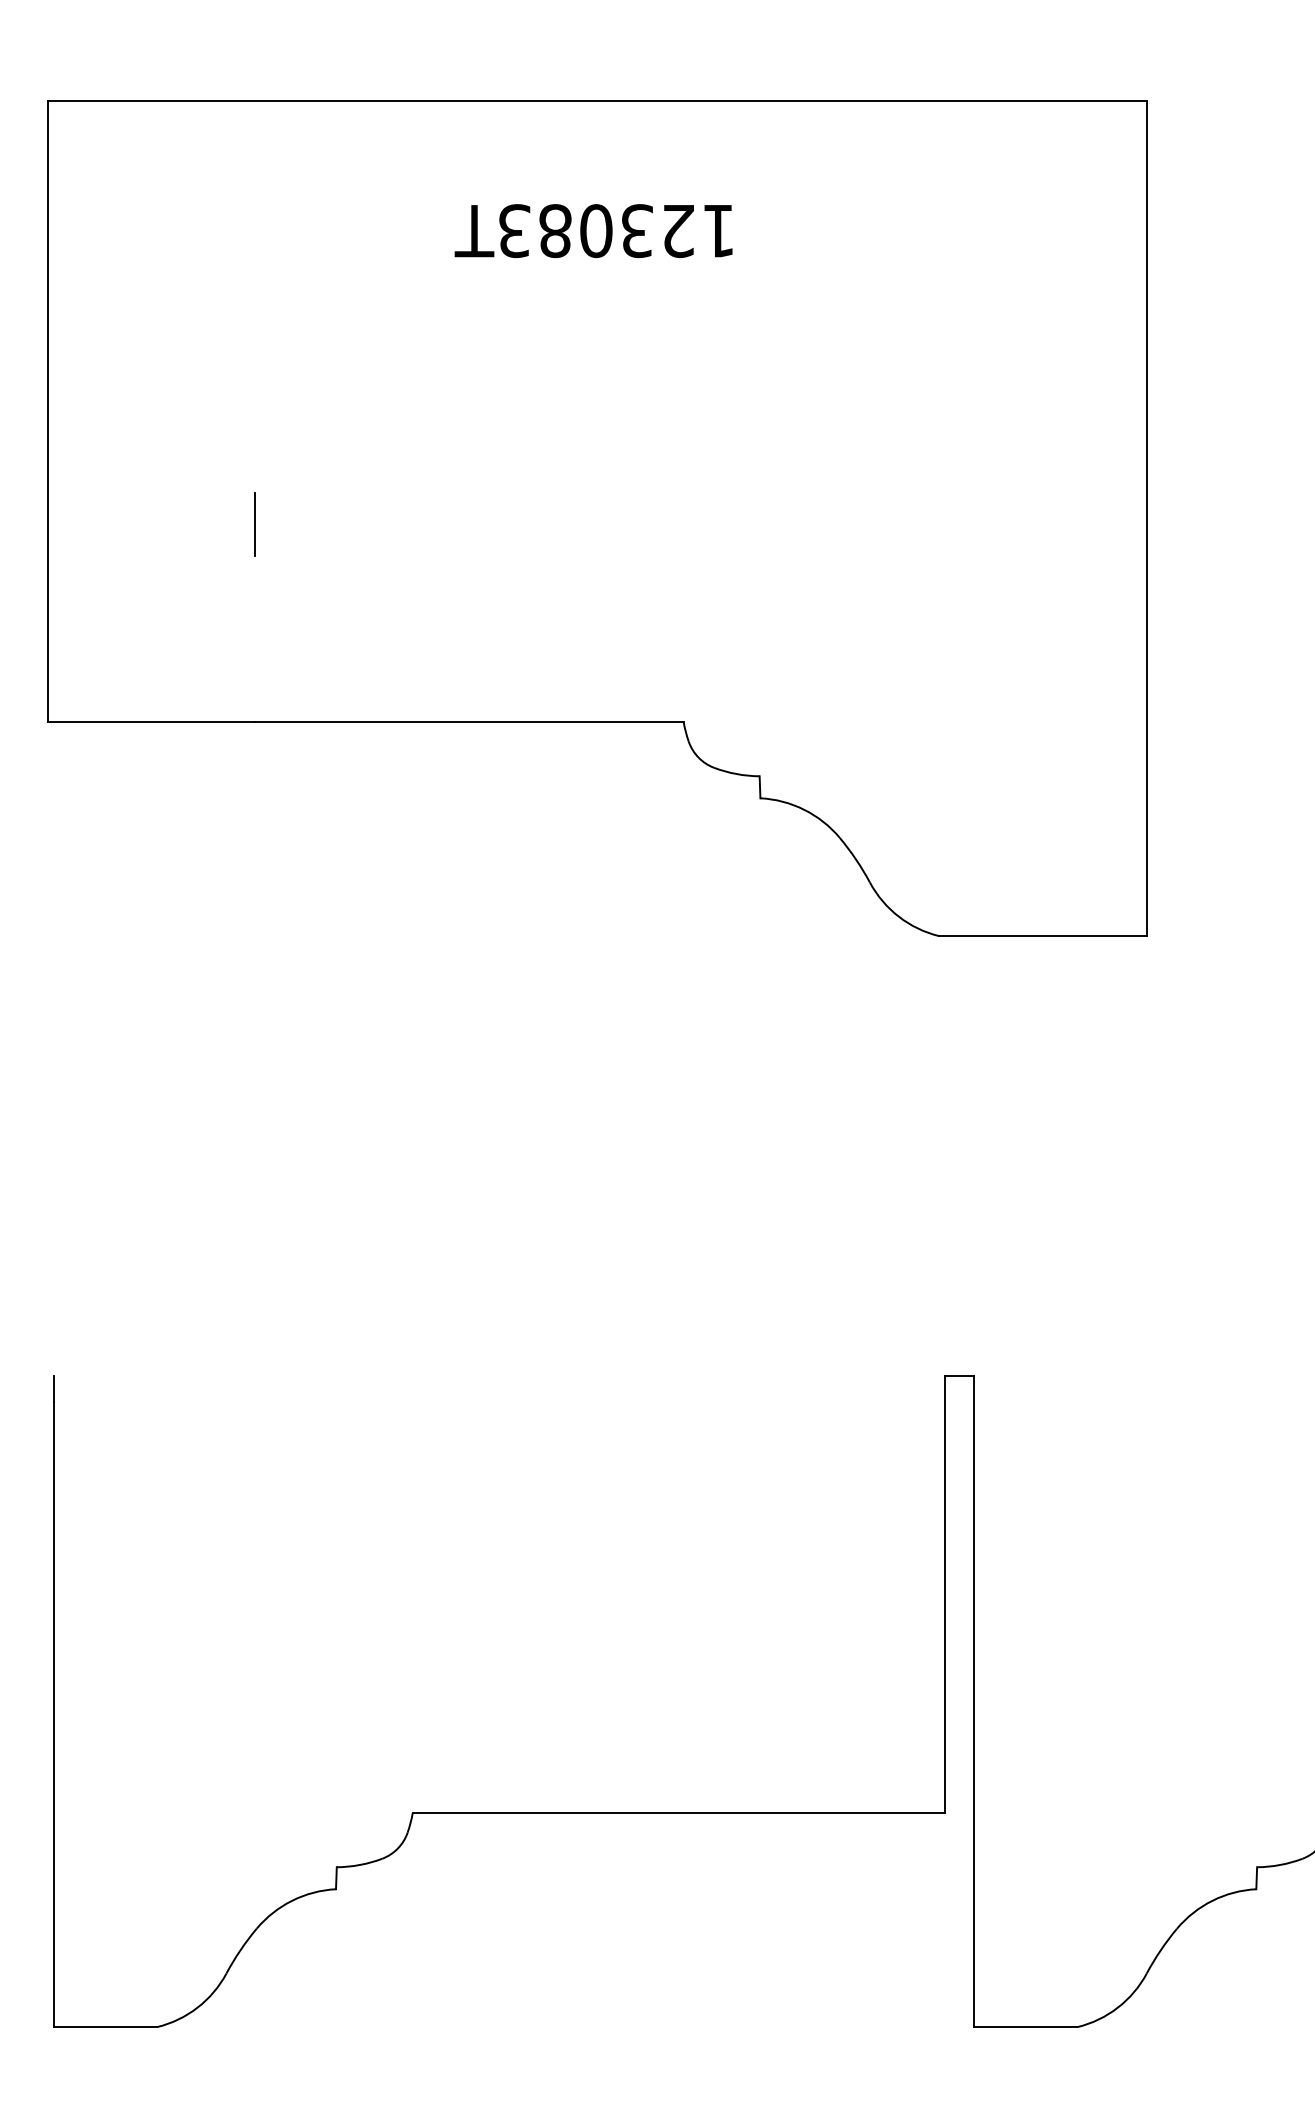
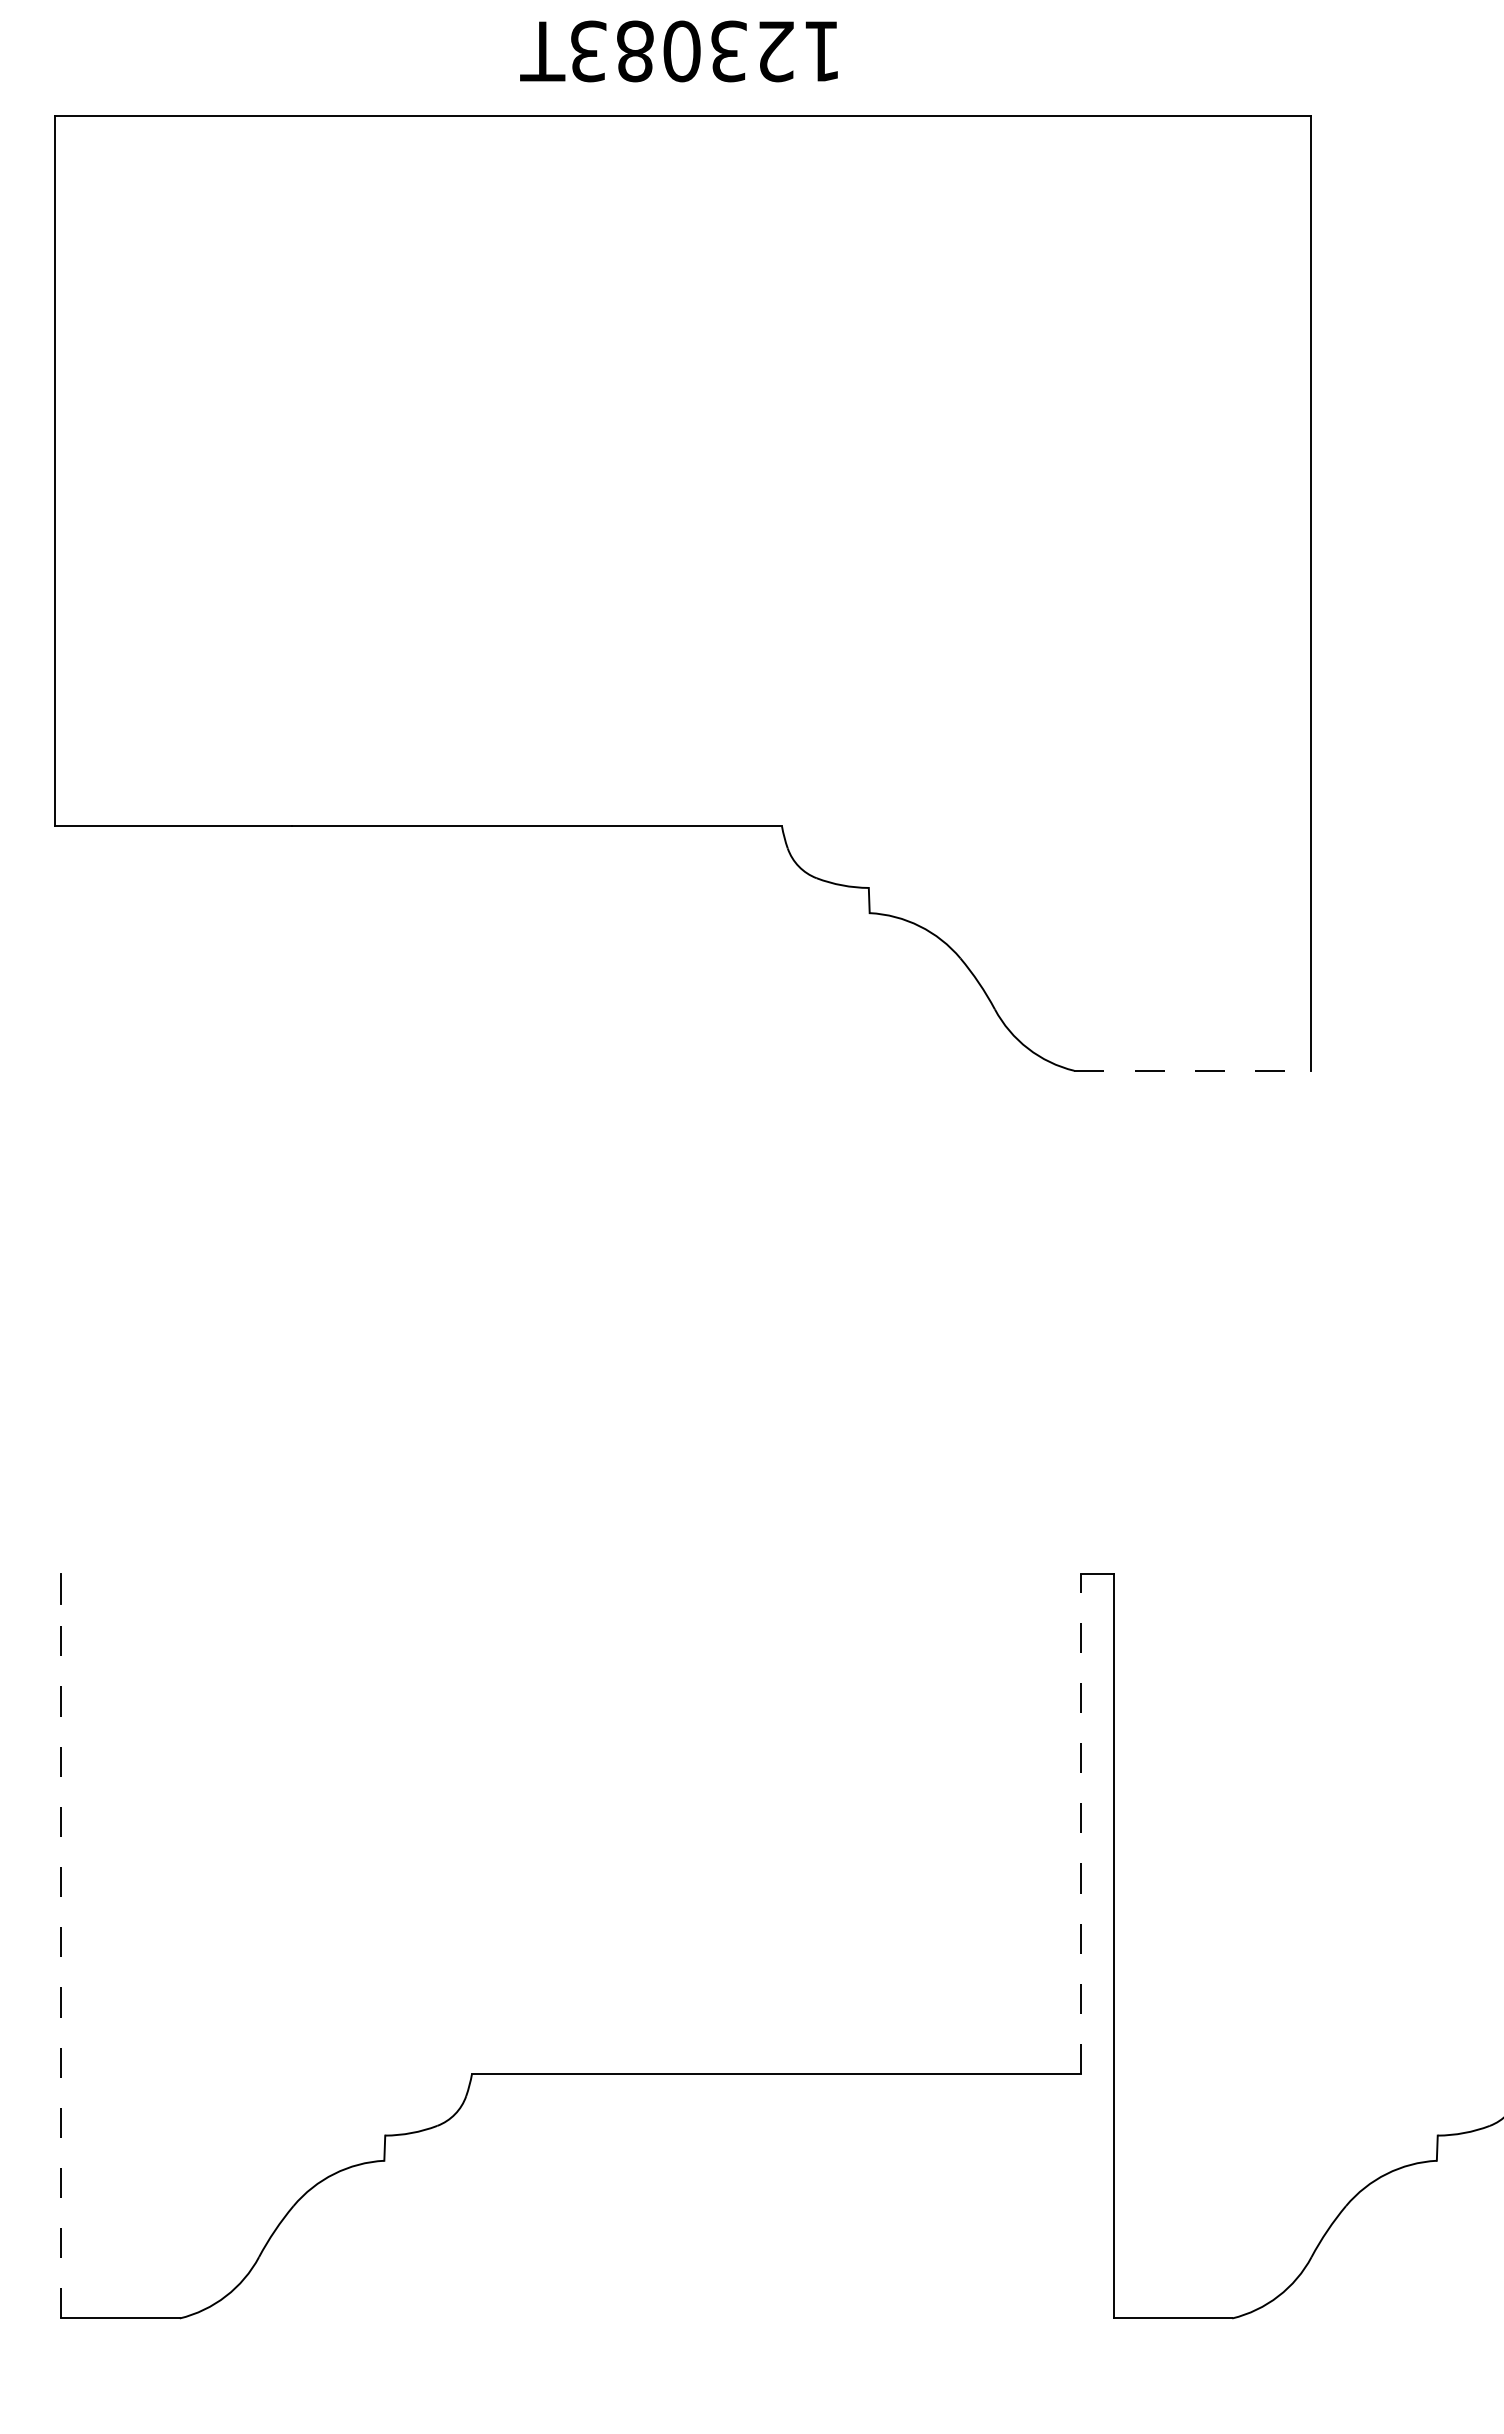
text: (593, 231) -> (678, 51), moved
line: (254, 524) -> (291, 599), removed
line: (1043, 935) -> (1193, 1070), solid -> dashed
line: (944, 1594) -> (1080, 1823), solid -> dashed
line: (53, 1714) -> (61, 1960), solid -> dashed

